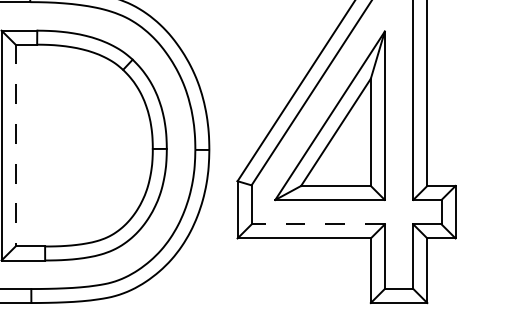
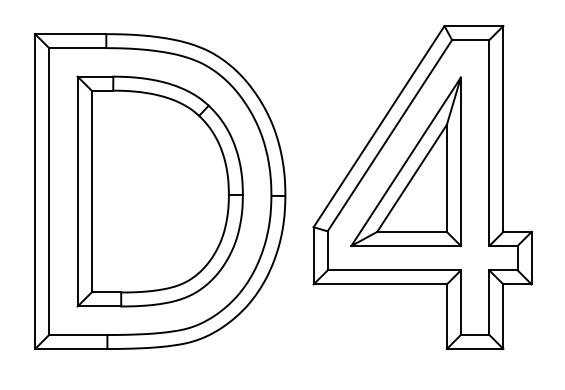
line: (15, 145) -> (91, 191), dashed -> solid
line: (318, 224) -> (394, 270), dashed -> solid

